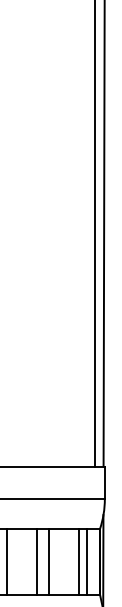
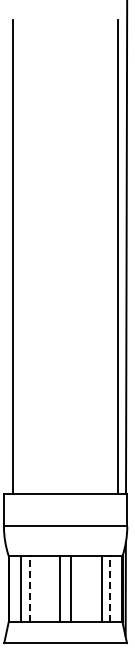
line: (7, 561) -> (29, 588), solid -> dashed
line: (87, 561) -> (109, 588), solid -> dashed

